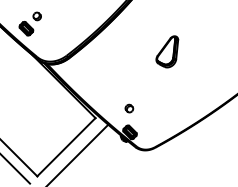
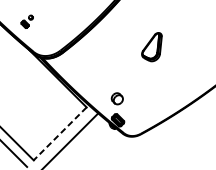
part: (29, 23) -> (26, 21), size x0.6
part: (129, 108) -> (117, 98), size x1.6
line: (66, 147) -> (60, 134), solid -> dashed

